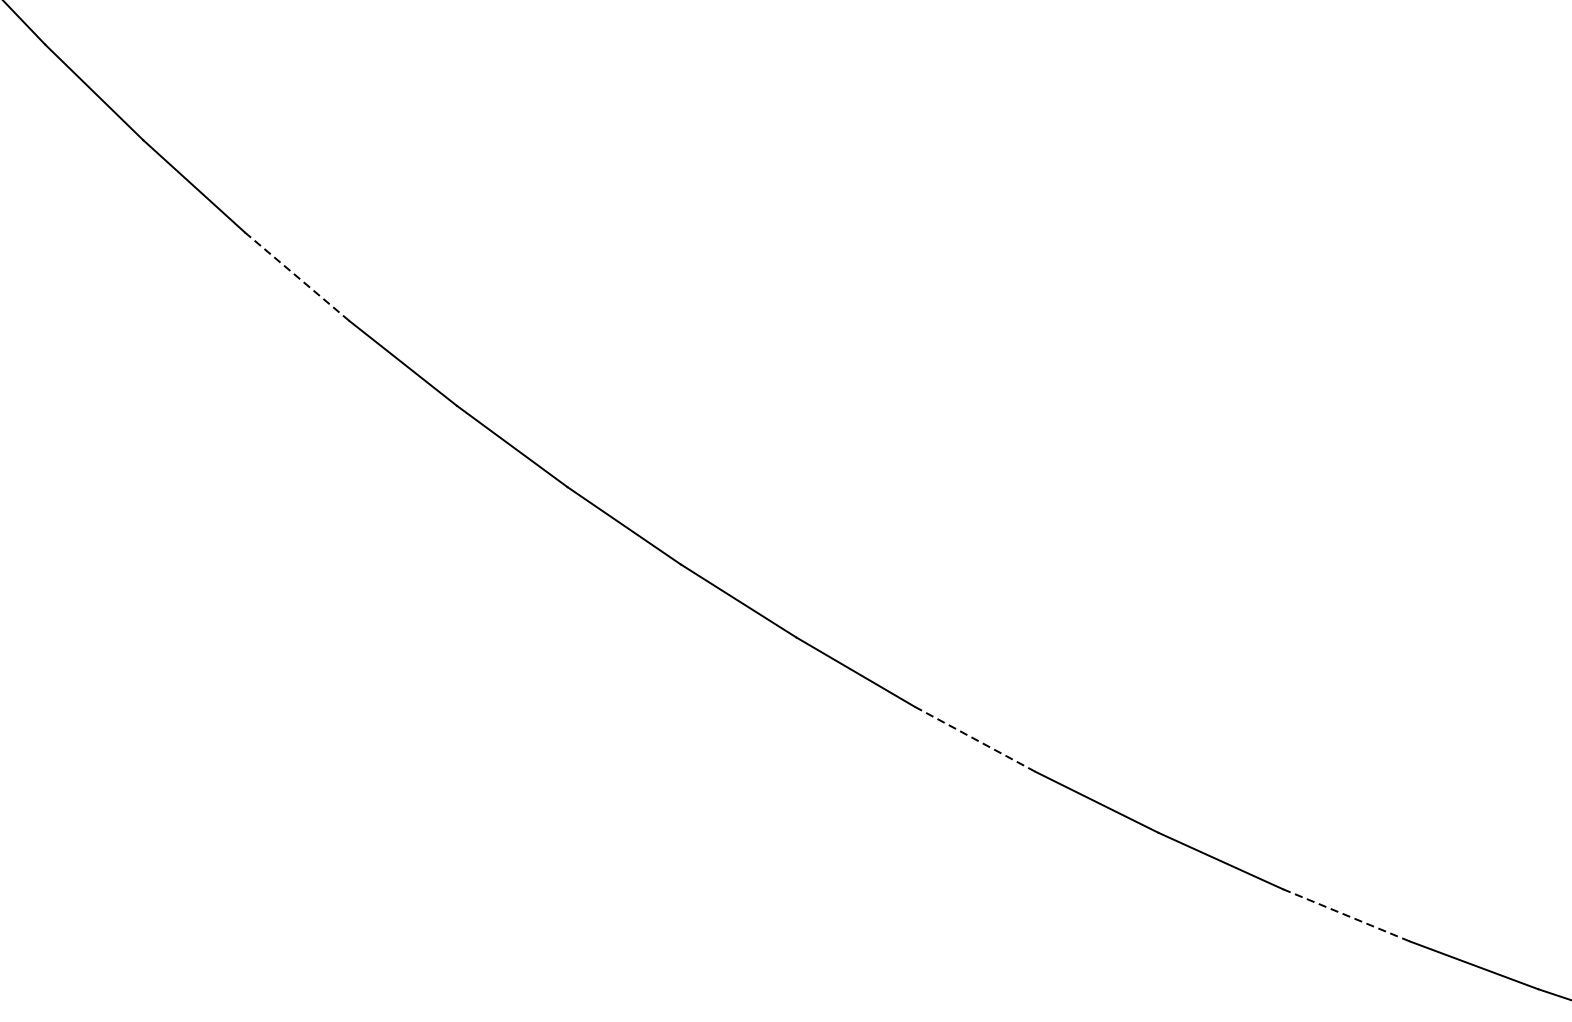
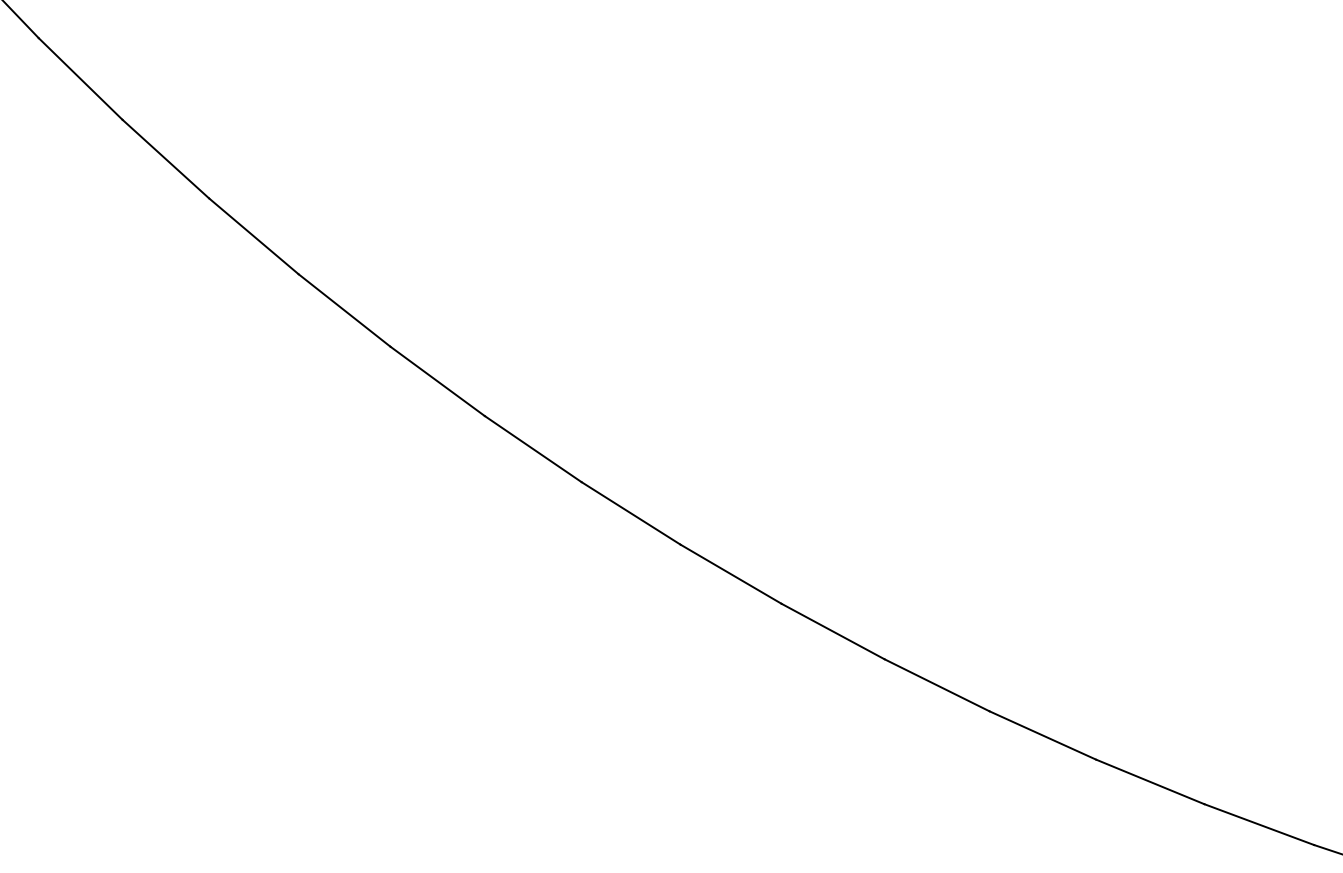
line: (296, 276) -> (253, 236), dashed -> solid
line: (975, 739) -> (833, 631), dashed -> solid
line: (1346, 914) -> (1150, 781), dashed -> solid

